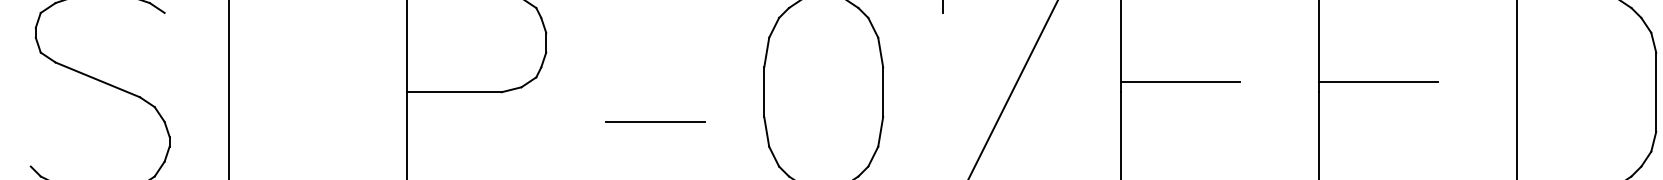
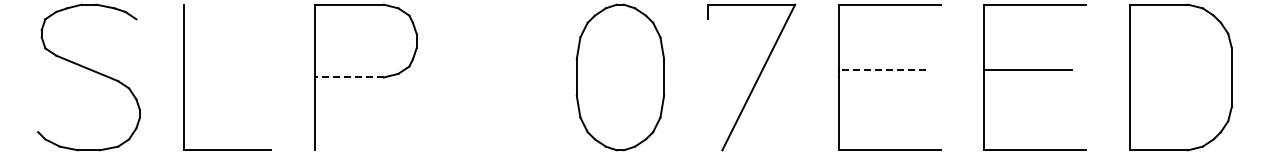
line: (1180, 82) -> (882, 70), solid -> dashed
line: (454, 92) -> (349, 77), solid -> dashed
line: (654, 120) -> (496, 98), removed

